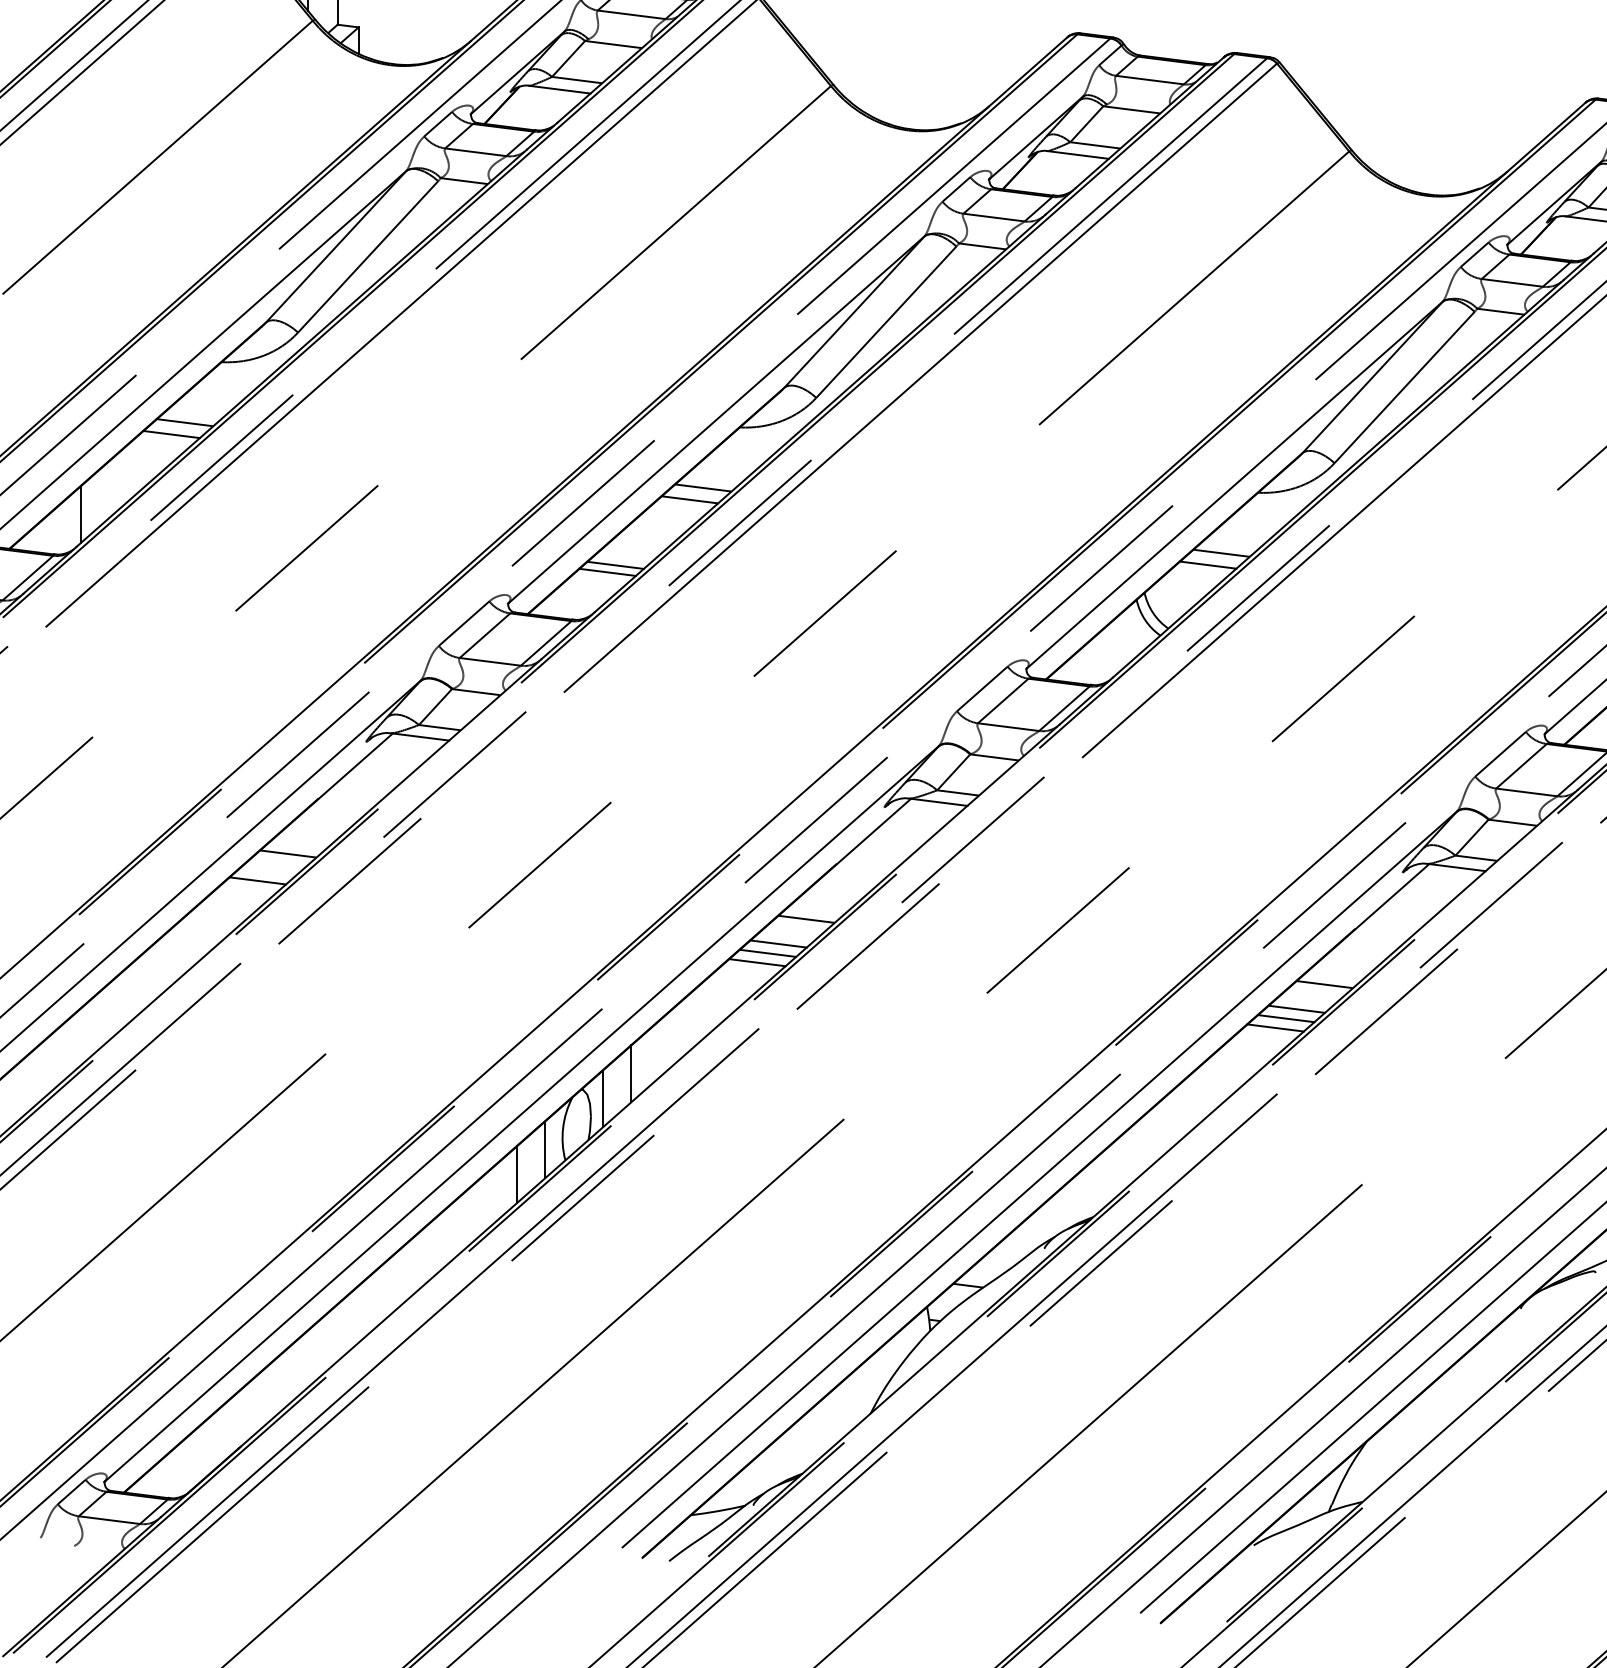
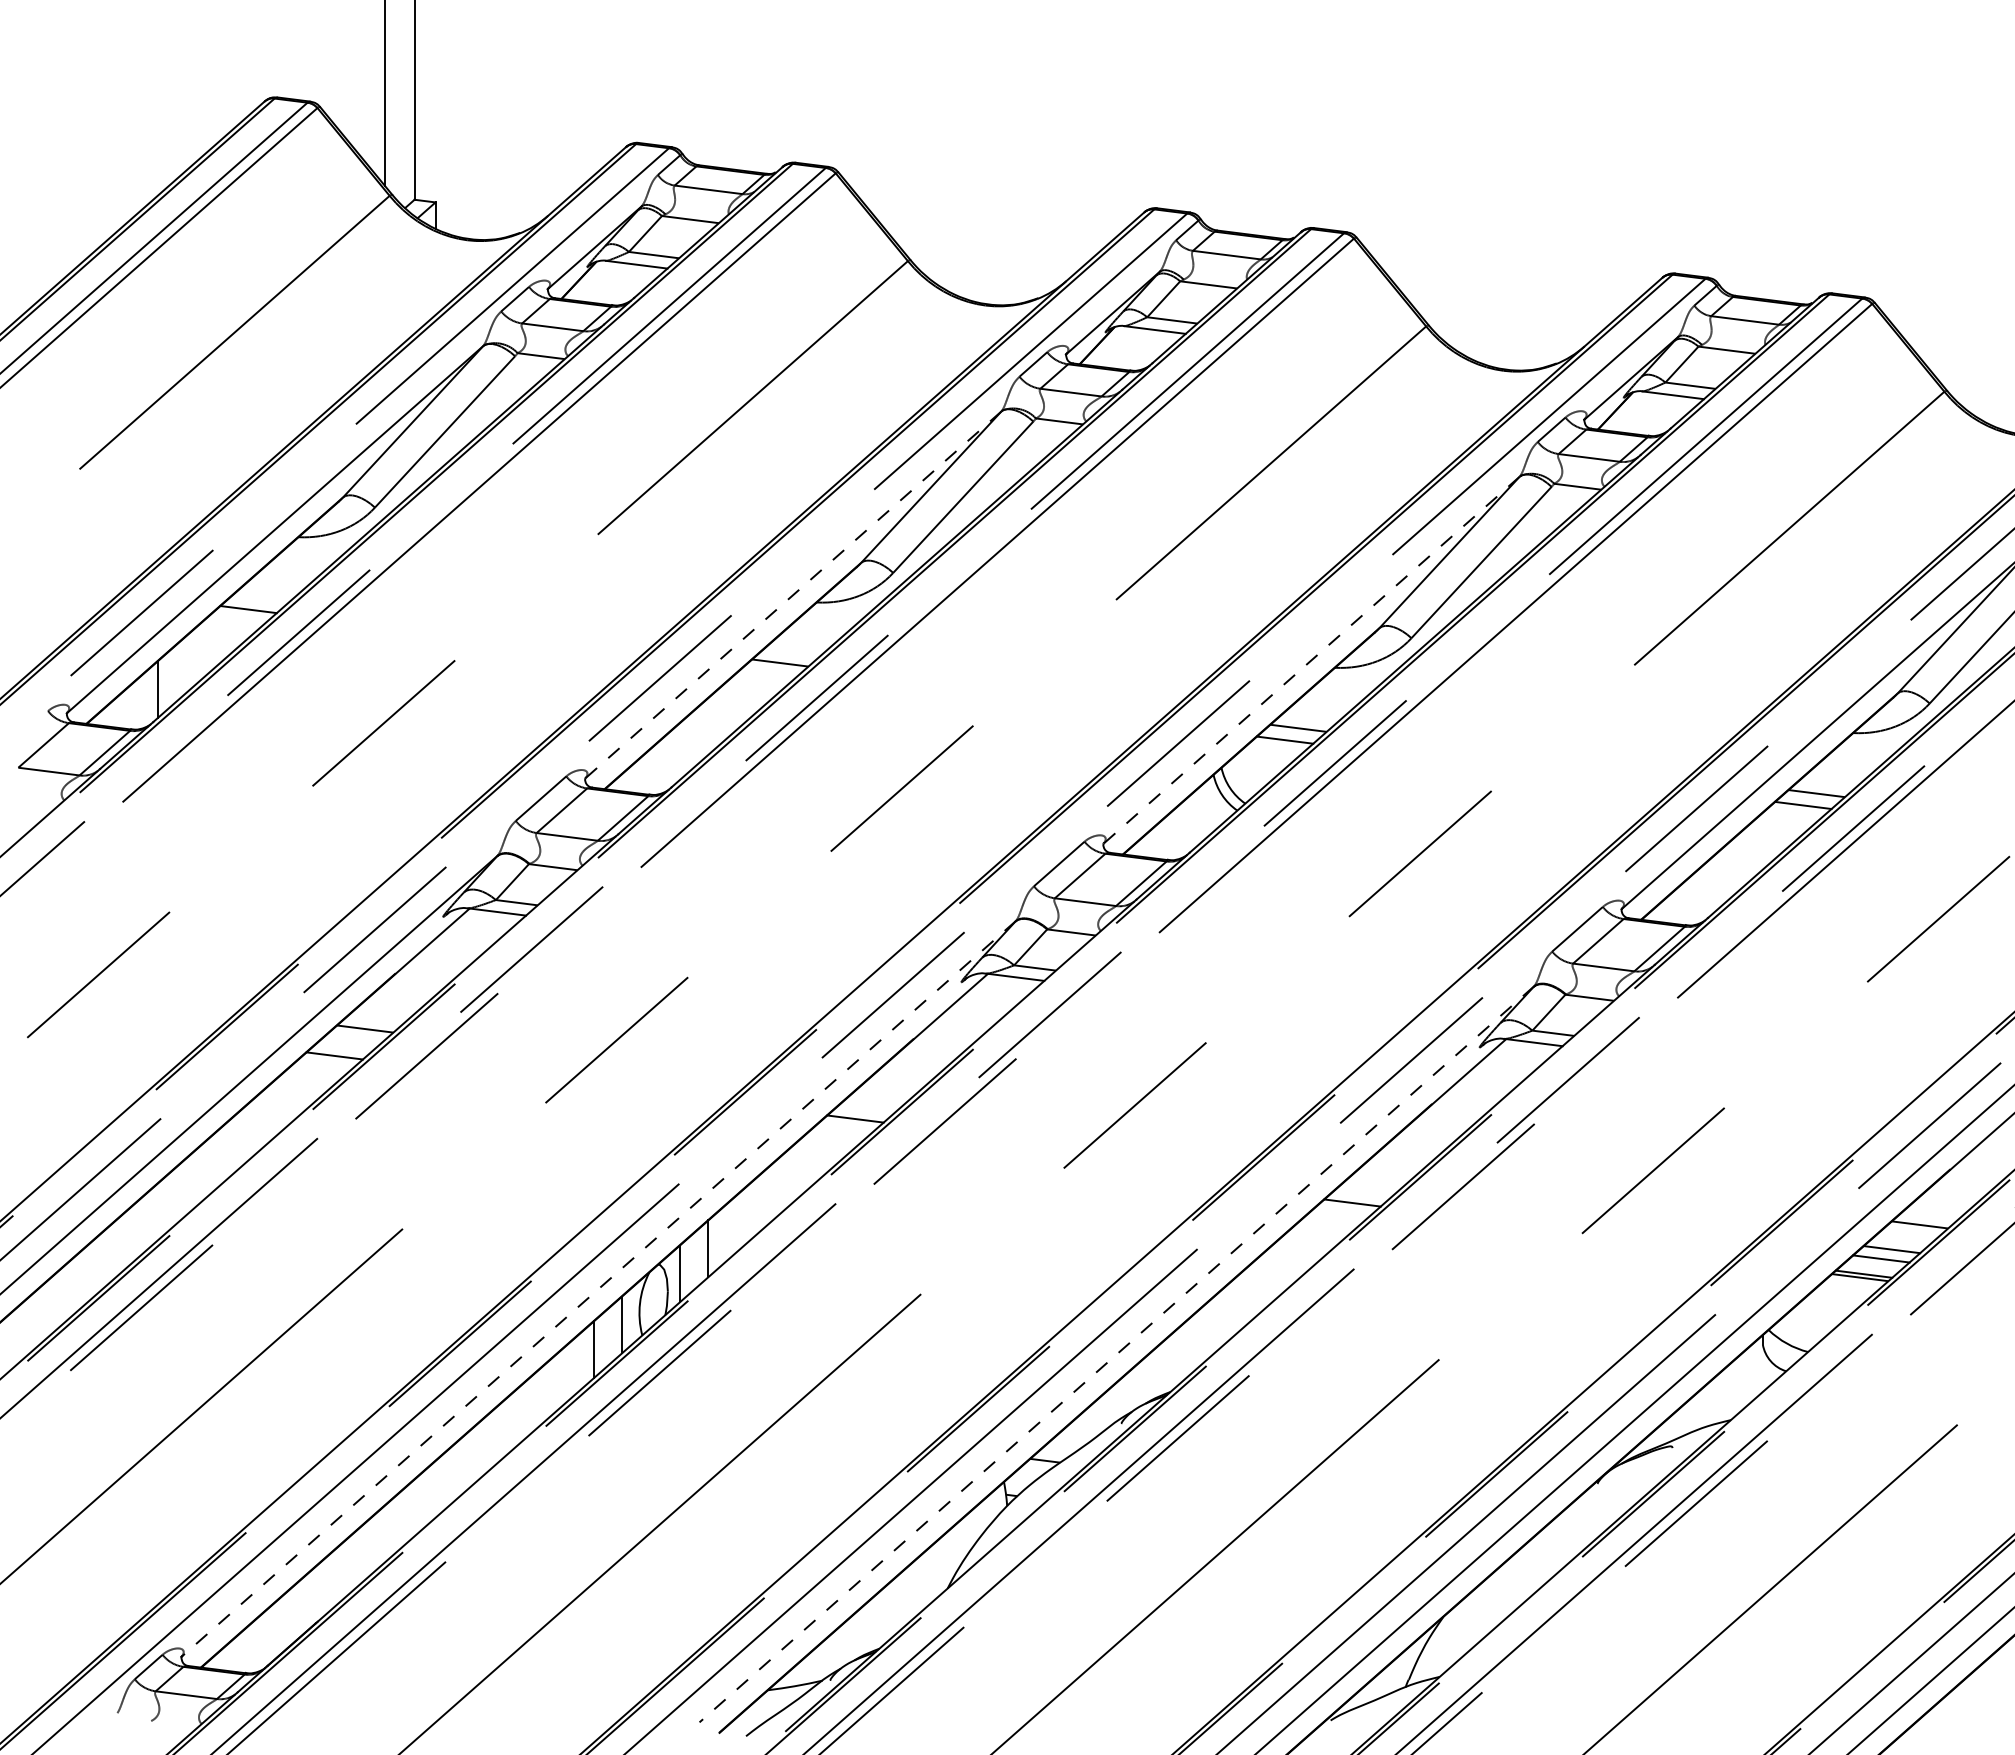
line: (716, 420) -> (793, 595), solid -> dashed
line: (184, 422) -> (261, 597), removed
line: (1234, 485) -> (1311, 660), solid -> dashed
line: (689, 499) -> (766, 674), removed
line: (615, 564) -> (692, 739), removed
line: (607, 571) -> (684, 746), removed
line: (806, 918) -> (883, 1093), removed
line: (767, 952) -> (844, 1127), removed
line: (757, 962) -> (834, 1137), removed
line: (1324, 984) -> (1401, 1159), removed
line: (1296, 1008) -> (1373, 1183), removed
line: (1286, 1018) -> (1363, 1193), removed
line: (521, 1114) -> (598, 1289), solid -> dashed
line: (1039, 1179) -> (1116, 1354), solid -> dashed

